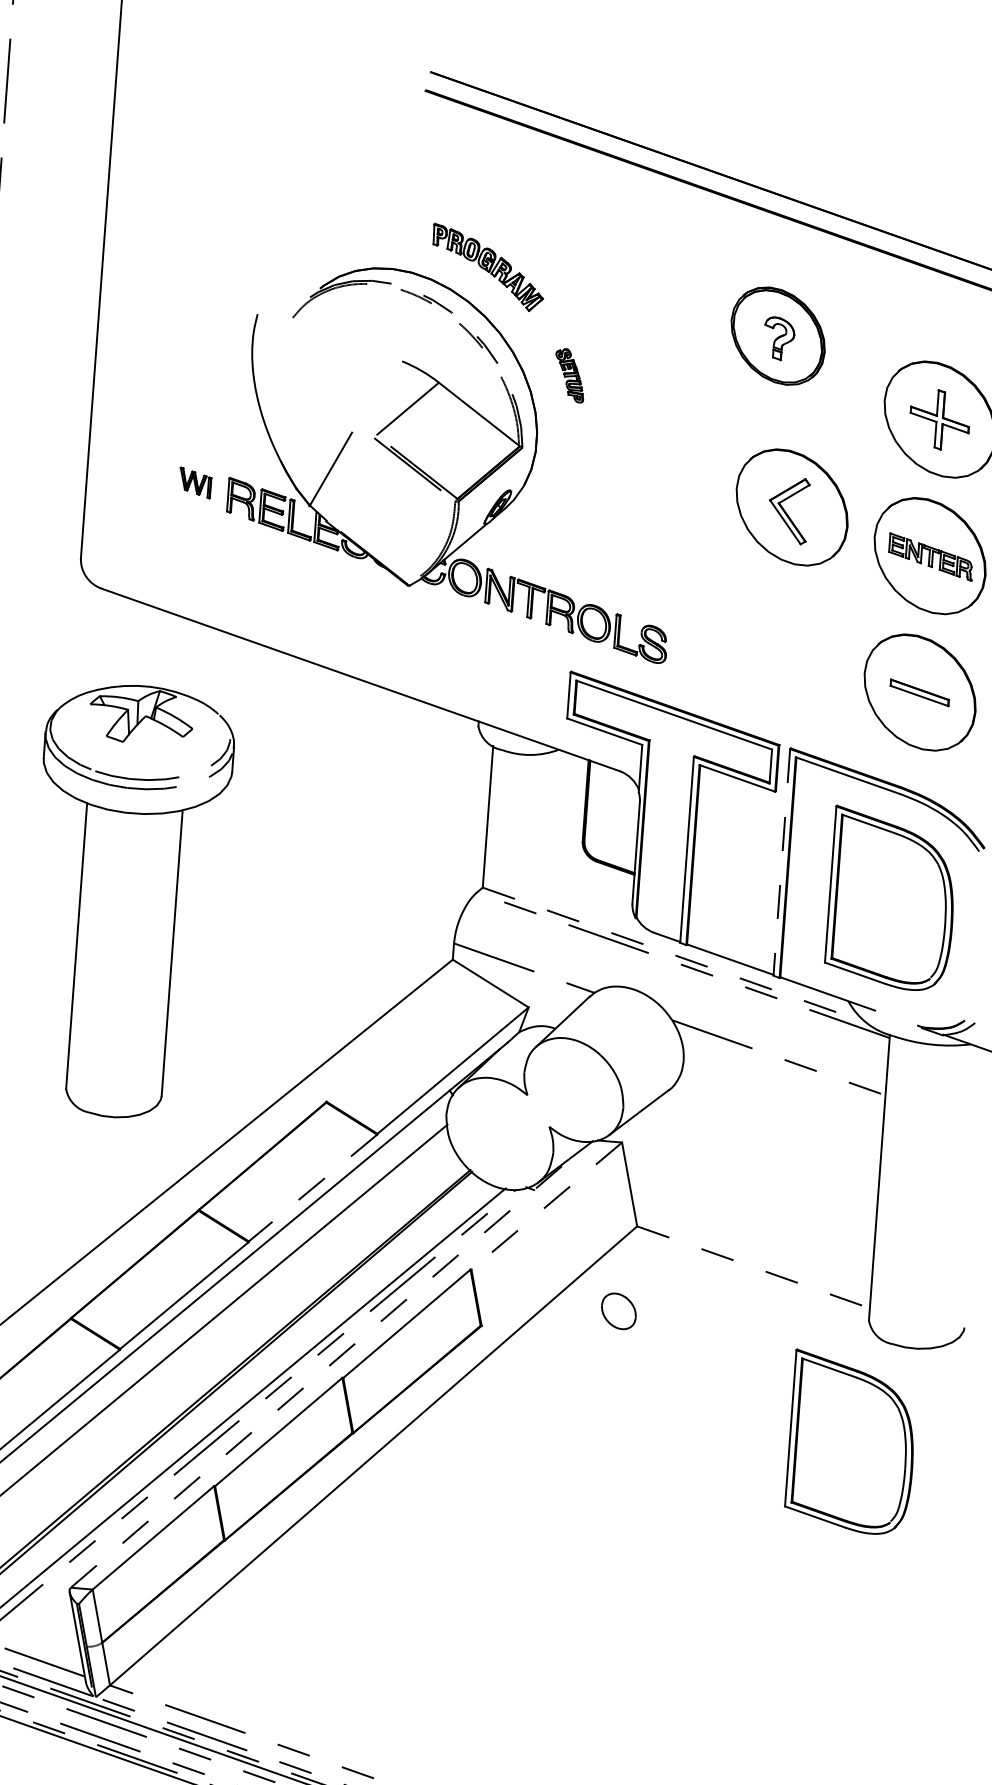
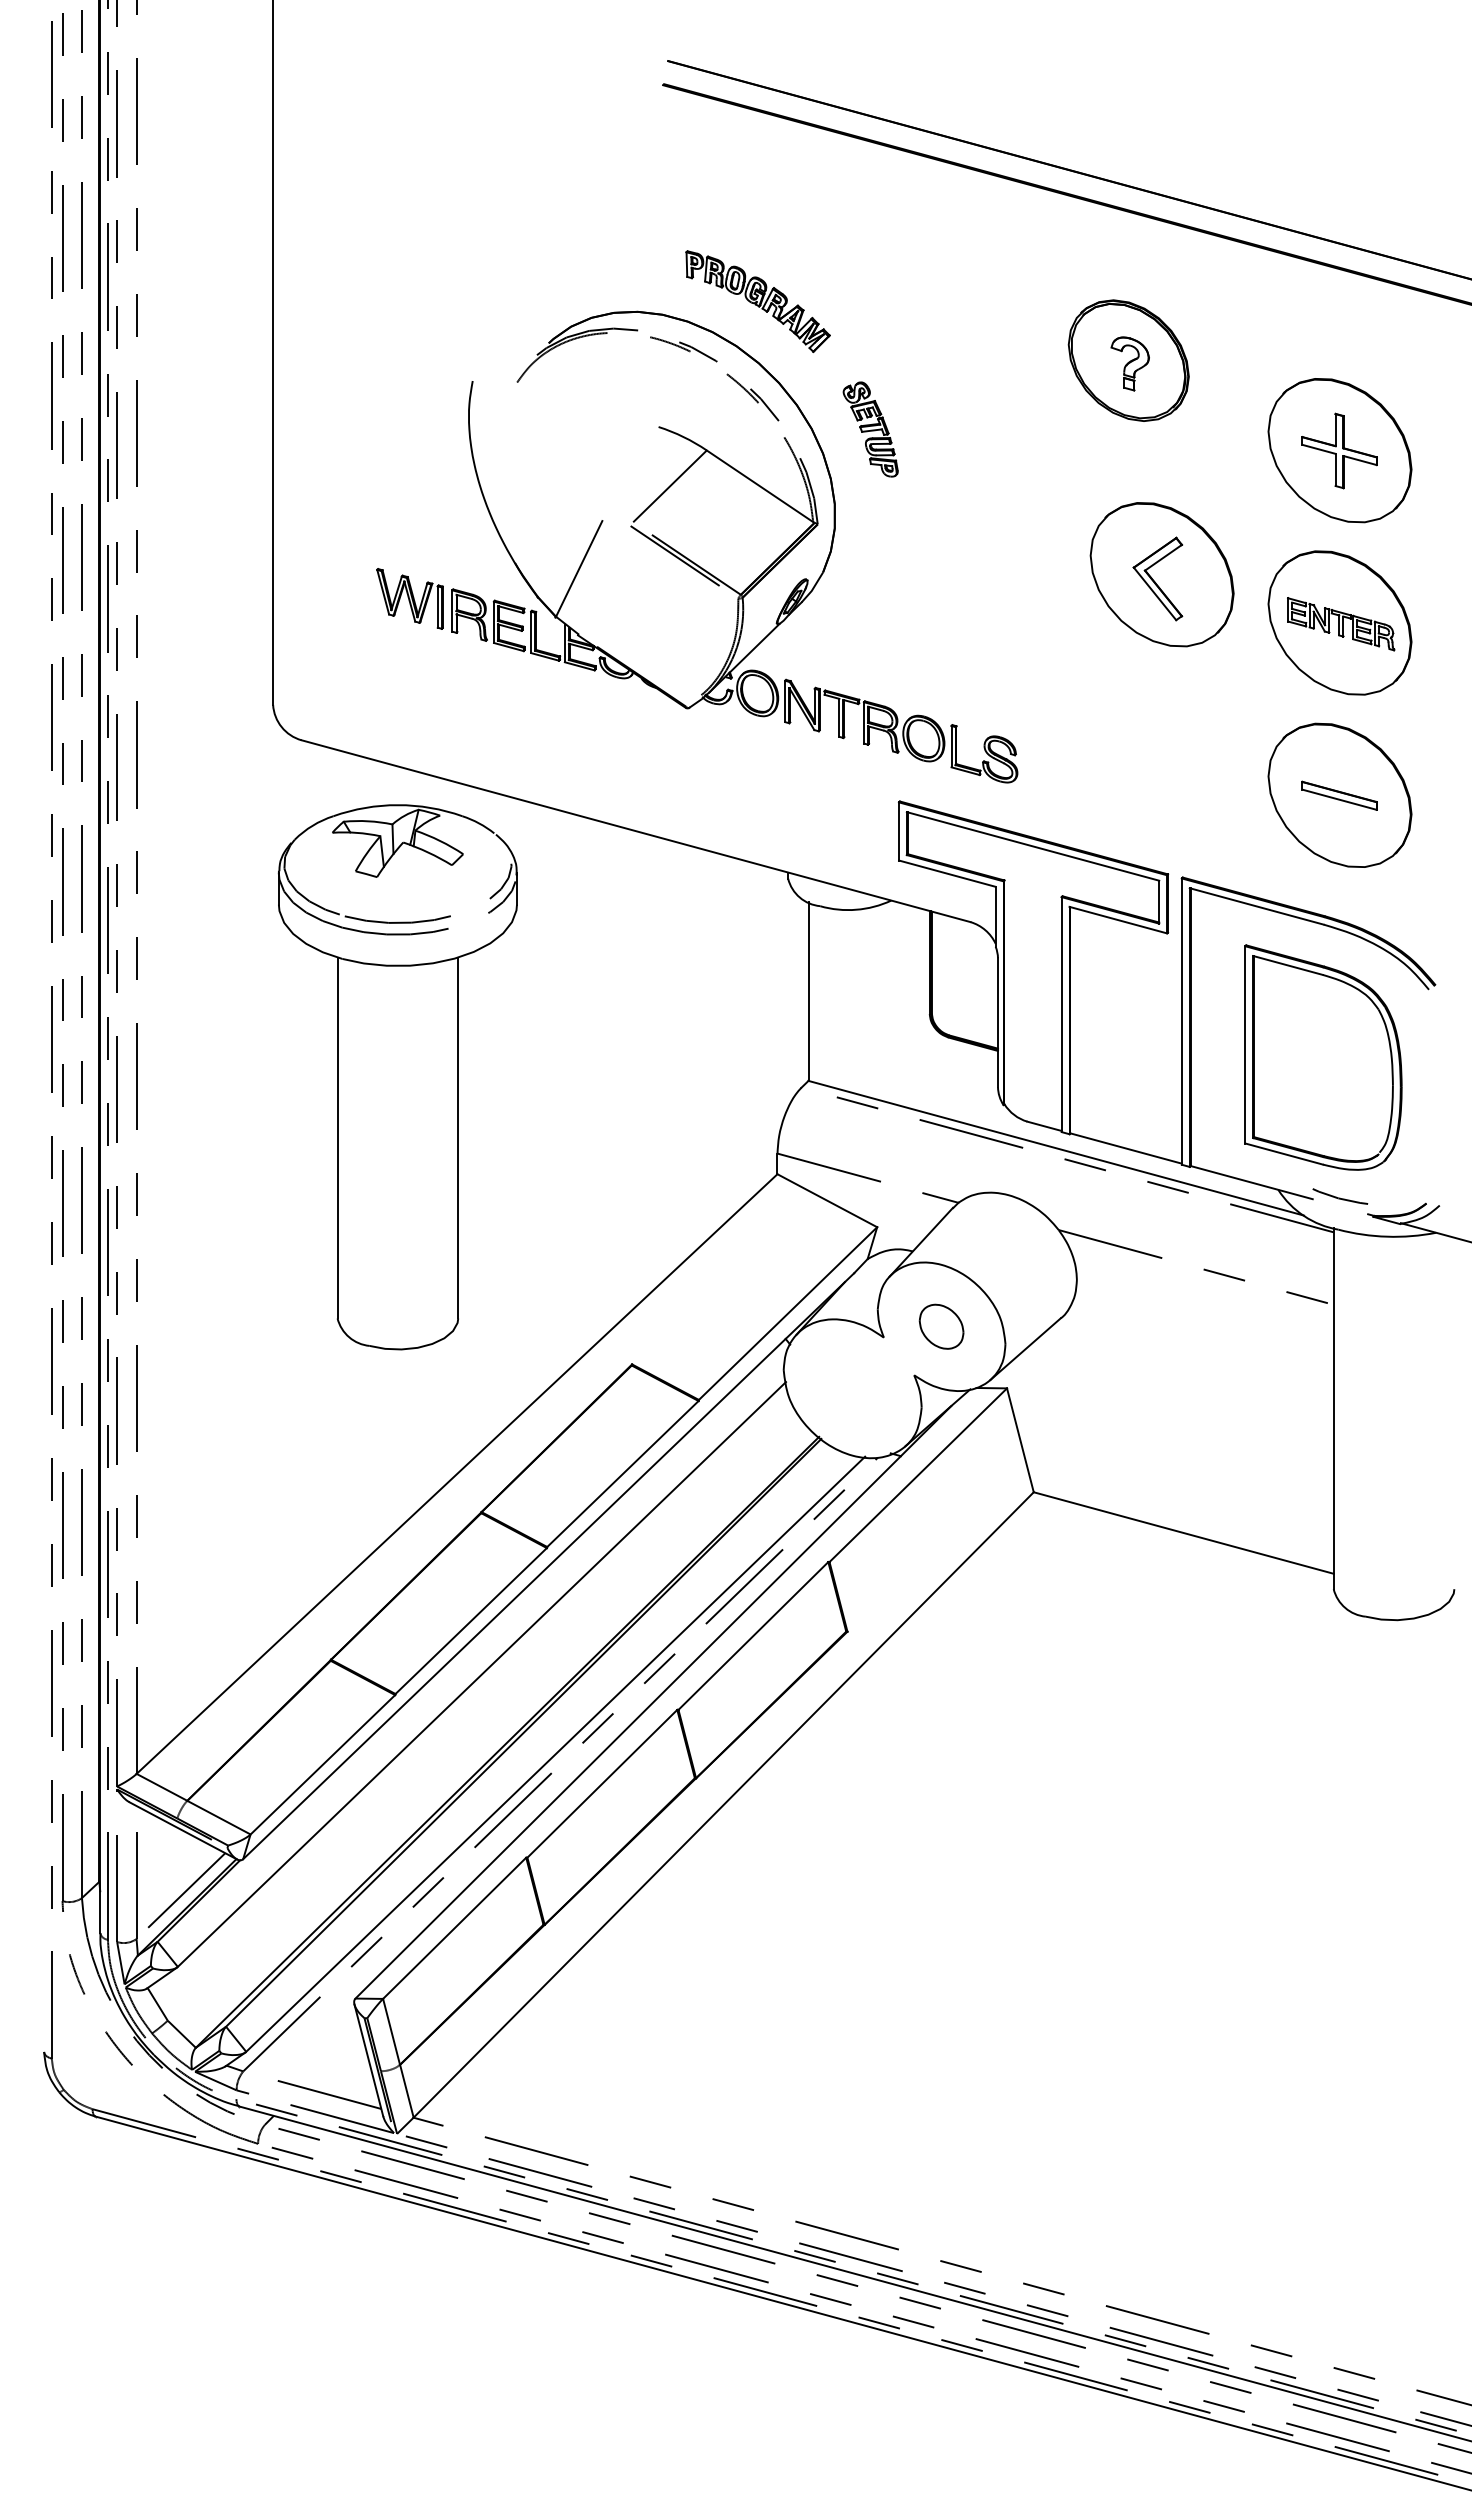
part: (569, 375) -> (870, 429), size x1.43
part: (195, 482) -> (409, 598), size x1.67
line: (781, 863) -> (1181, 1022), dashed -> solid
part: (127, 901) -> (397, 1077), moved
line: (675, 955) -> (1056, 1148), dashed -> solid
part: (897, 1010) -> (1340, 1196), added
line: (312, 1188) -> (622, 1474), dashed -> solid
line: (546, 1206) -> (917, 1475), dashed -> solid
line: (754, 1267) -> (1184, 1533), dashed -> solid
part: (618, 1311) -> (941, 1326), moved
line: (324, 1369) -> (653, 1701), dashed -> solid
part: (851, 1442) -> (1323, 1744), removed

